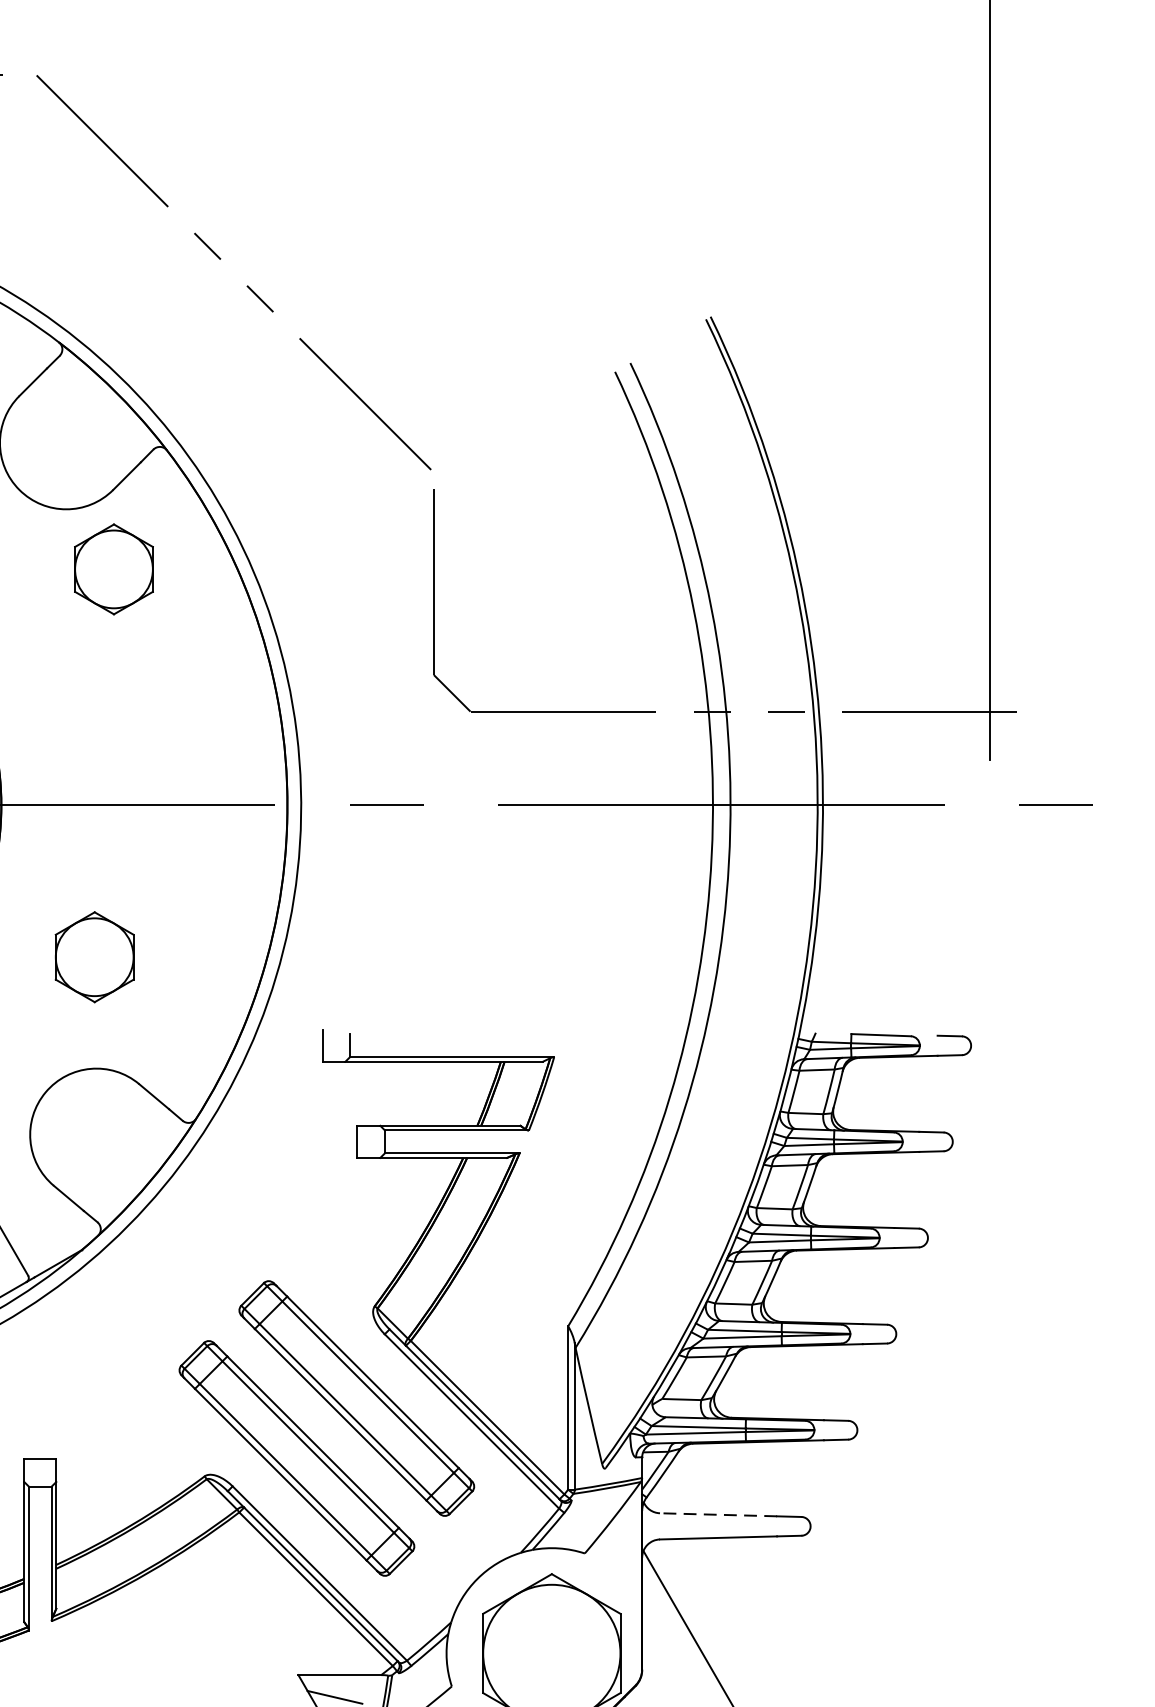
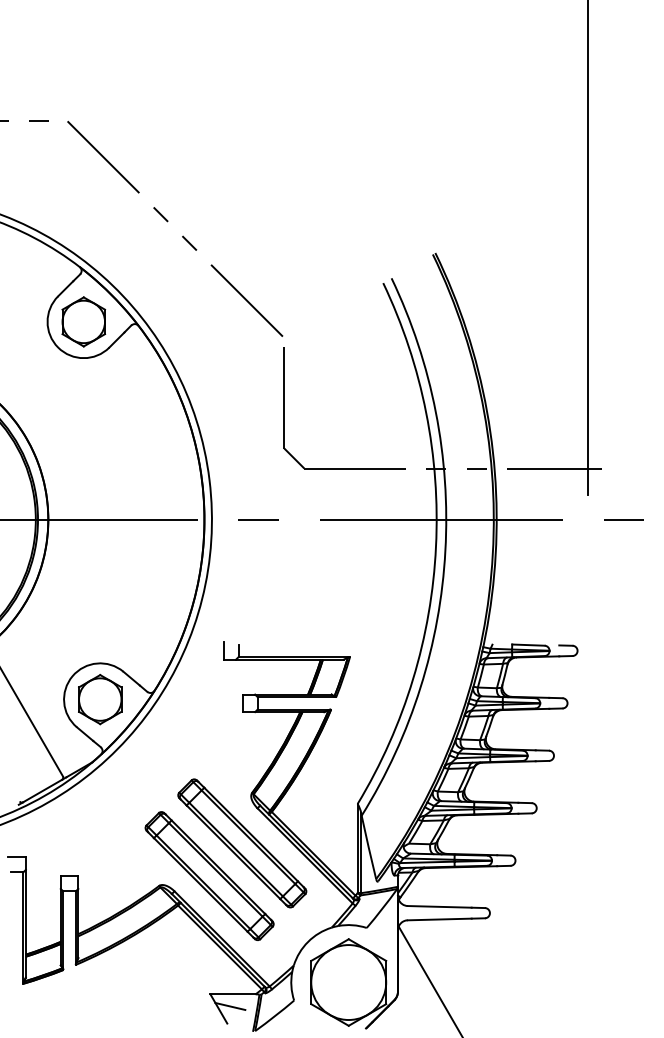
part: (113, 568) -> (83, 321), moved
part: (95, 957) -> (100, 699), moved
line: (718, 1514) -> (439, 906), dashed -> solid

